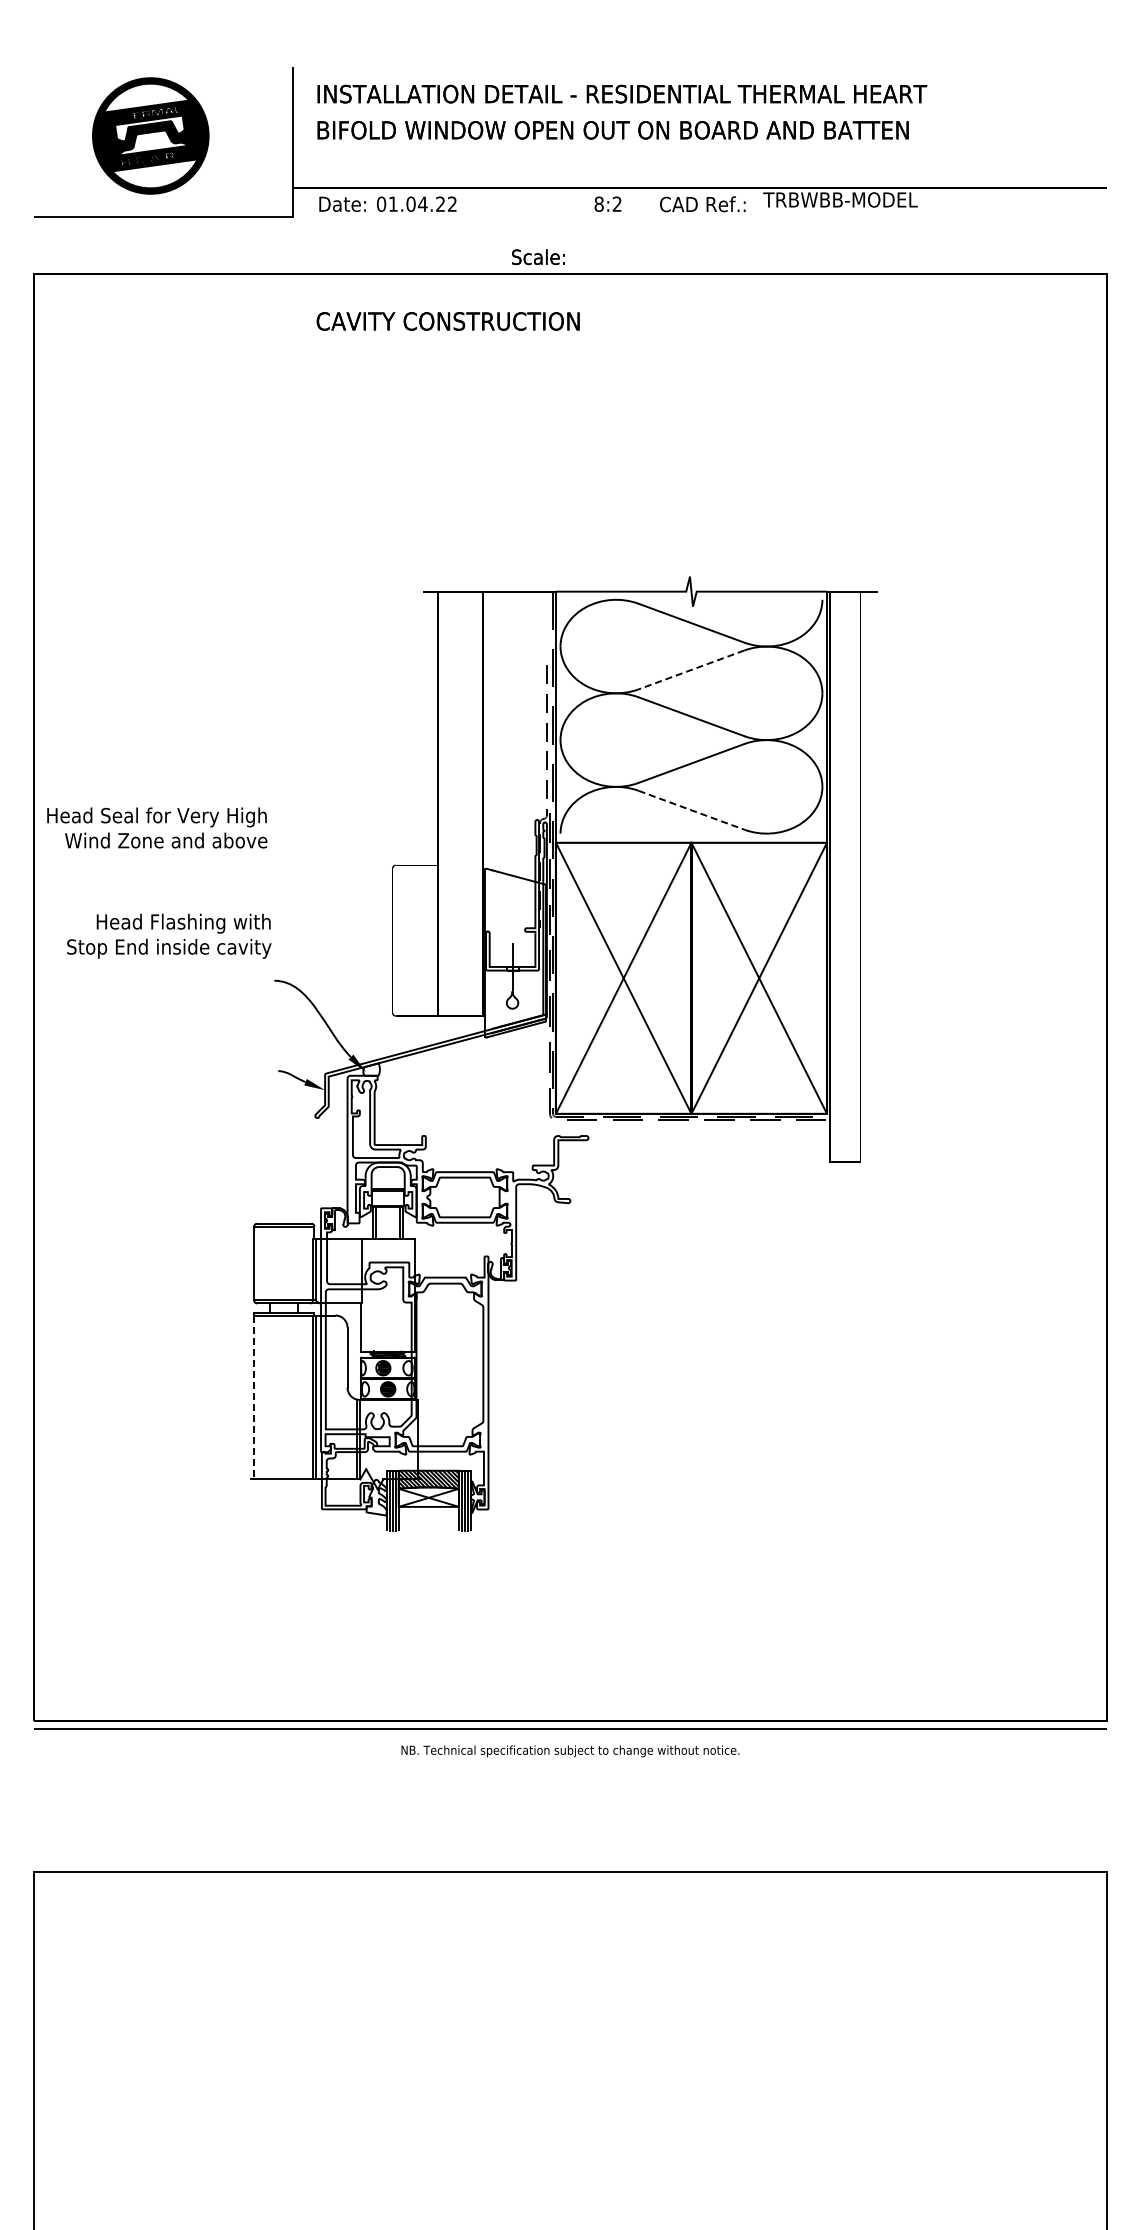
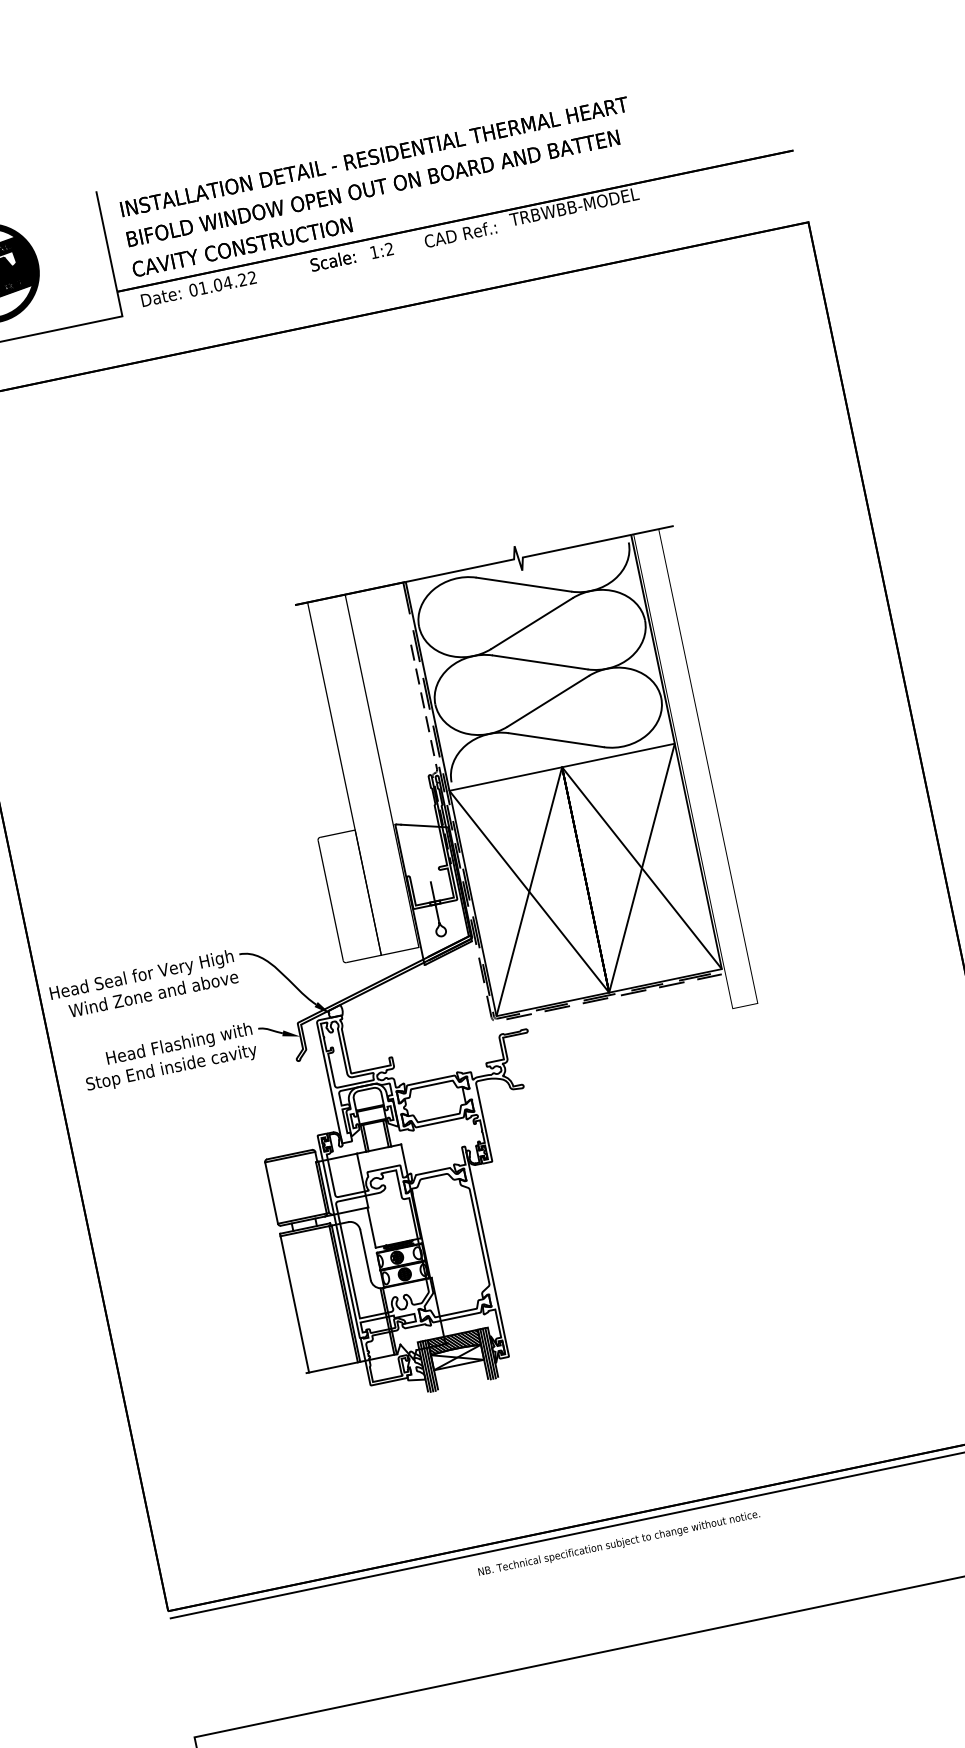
text: (598, 203) -> (373, 251), 8:2 -> 1:2
text: (538, 257) -> (333, 261), moved
text: (447, 321) -> (241, 247), moved
line: (691, 670) -> (532, 623), dashed -> solid
line: (691, 810) -> (556, 740), dashed -> solid
text: (157, 827) -> (144, 984), moved
text: (169, 935) -> (169, 1057), moved
line: (254, 1397) -> (295, 1304), dashed -> solid

